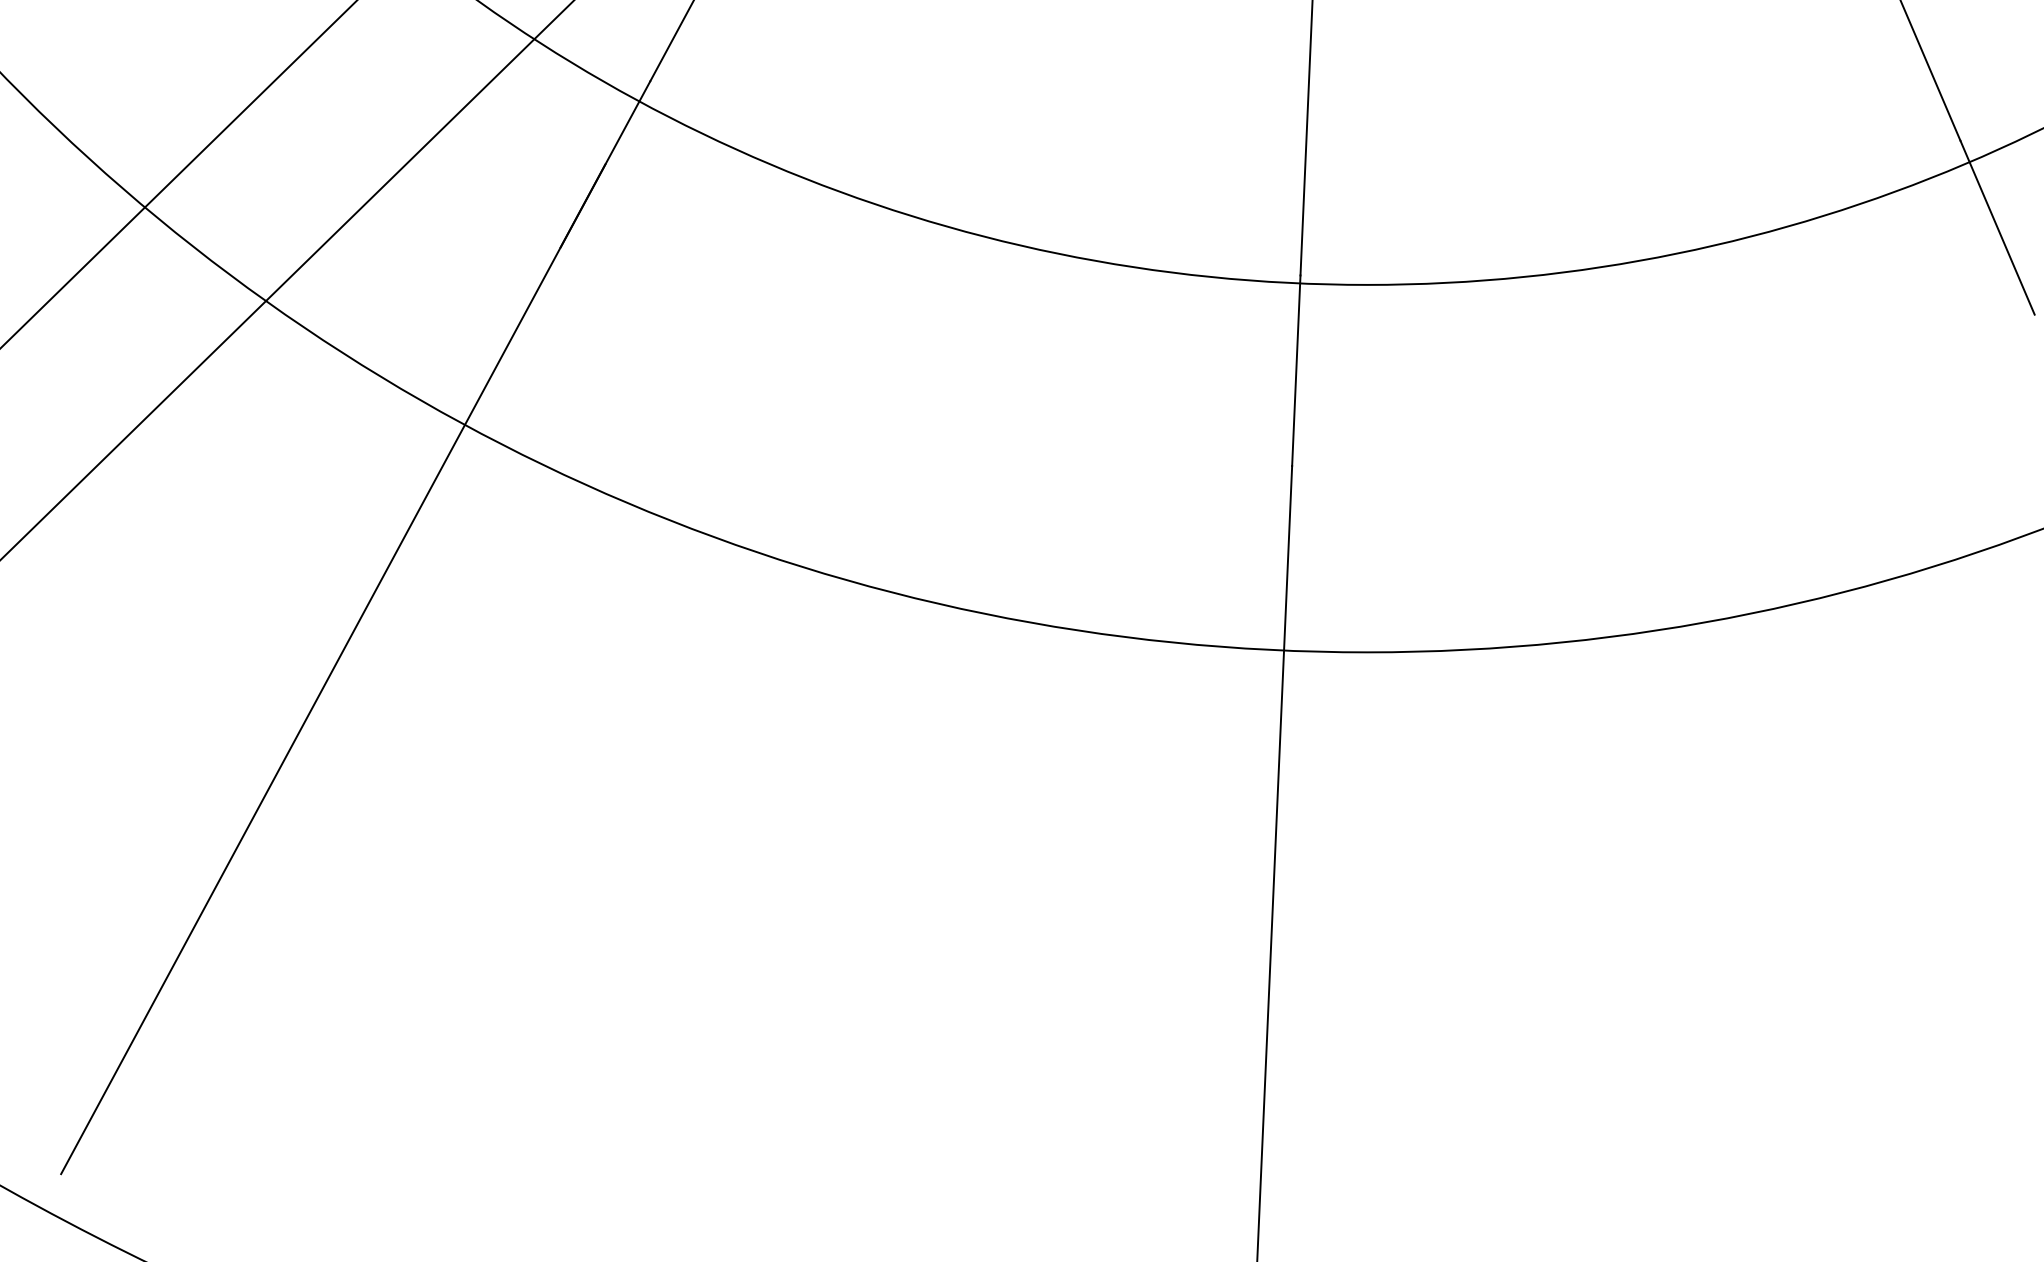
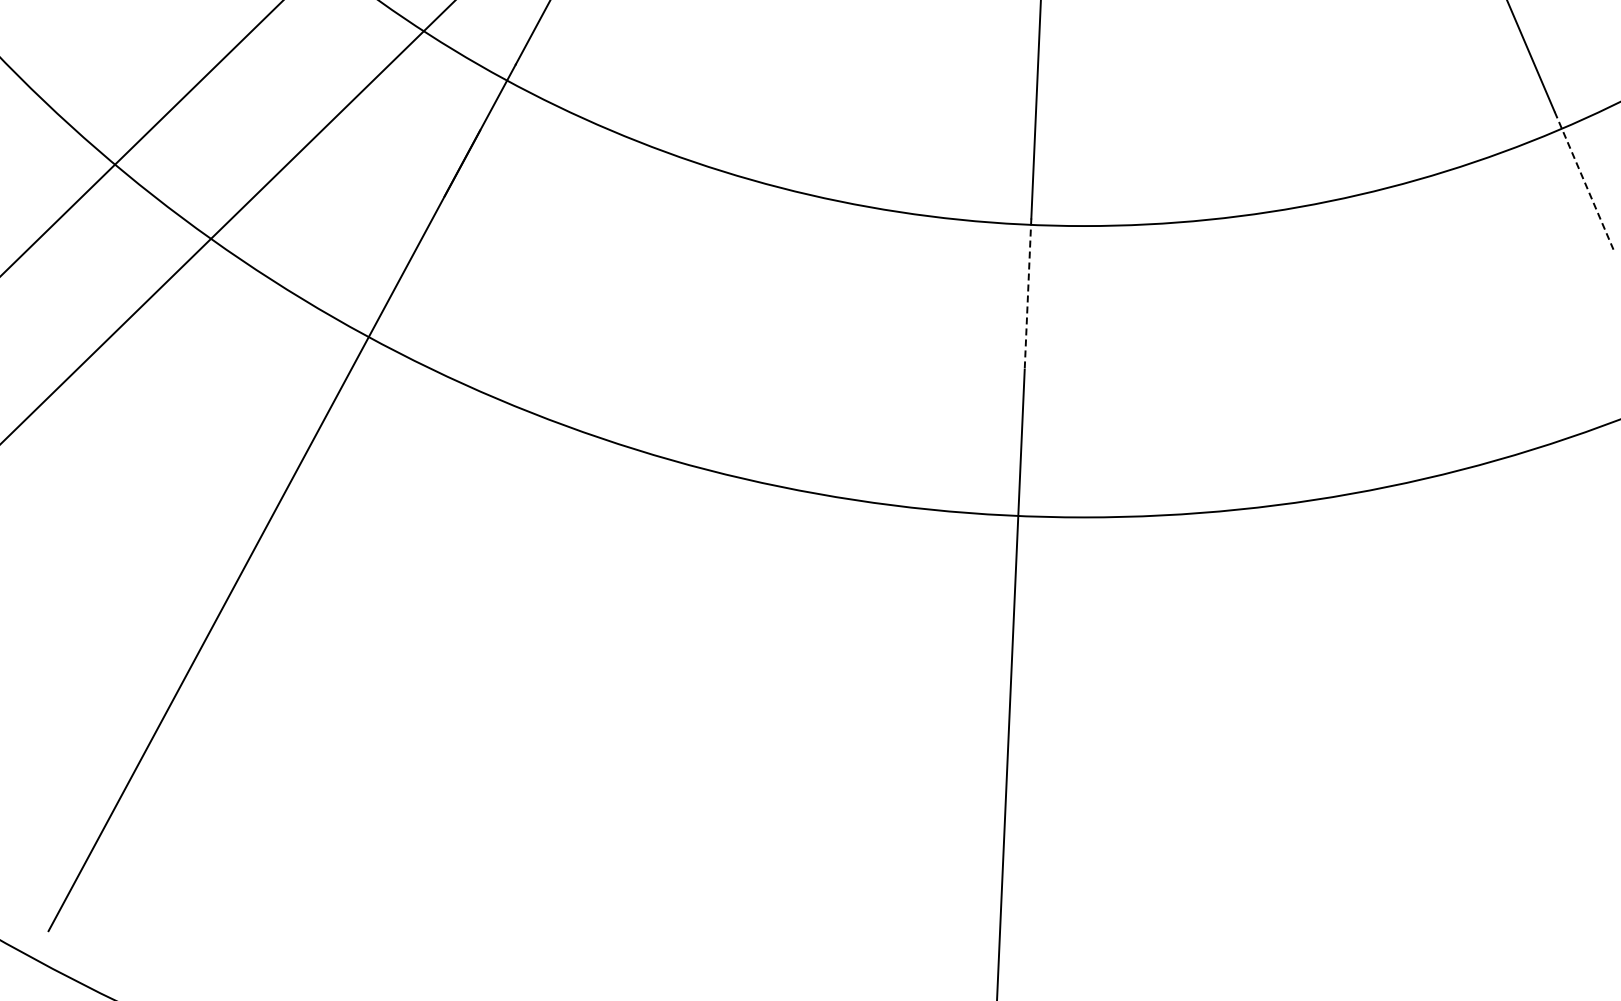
line: (1998, 227) -> (1584, 180), solid -> dashed
line: (1296, 371) -> (1028, 294), solid -> dashed

